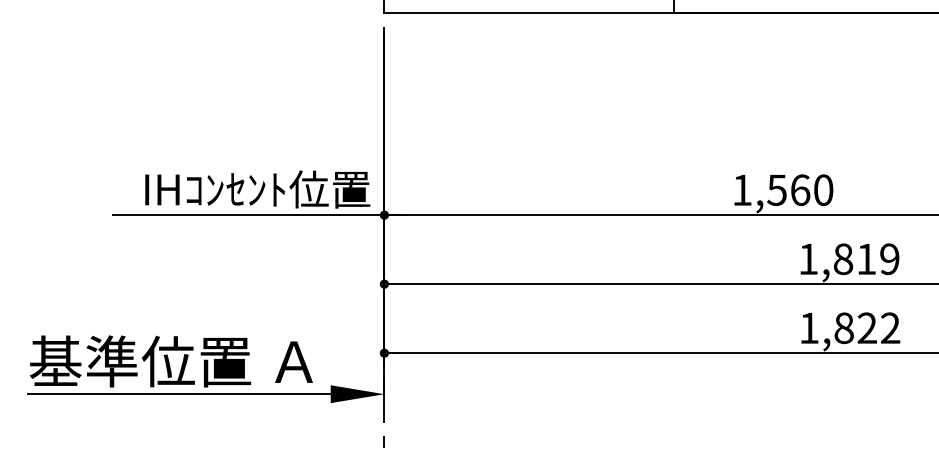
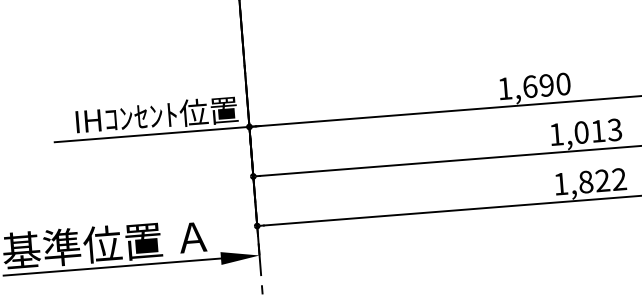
text: (788, 190) -> (538, 86), 1,560 -> 1,690
text: (866, 258) -> (598, 130), 1,819 -> 1,013

